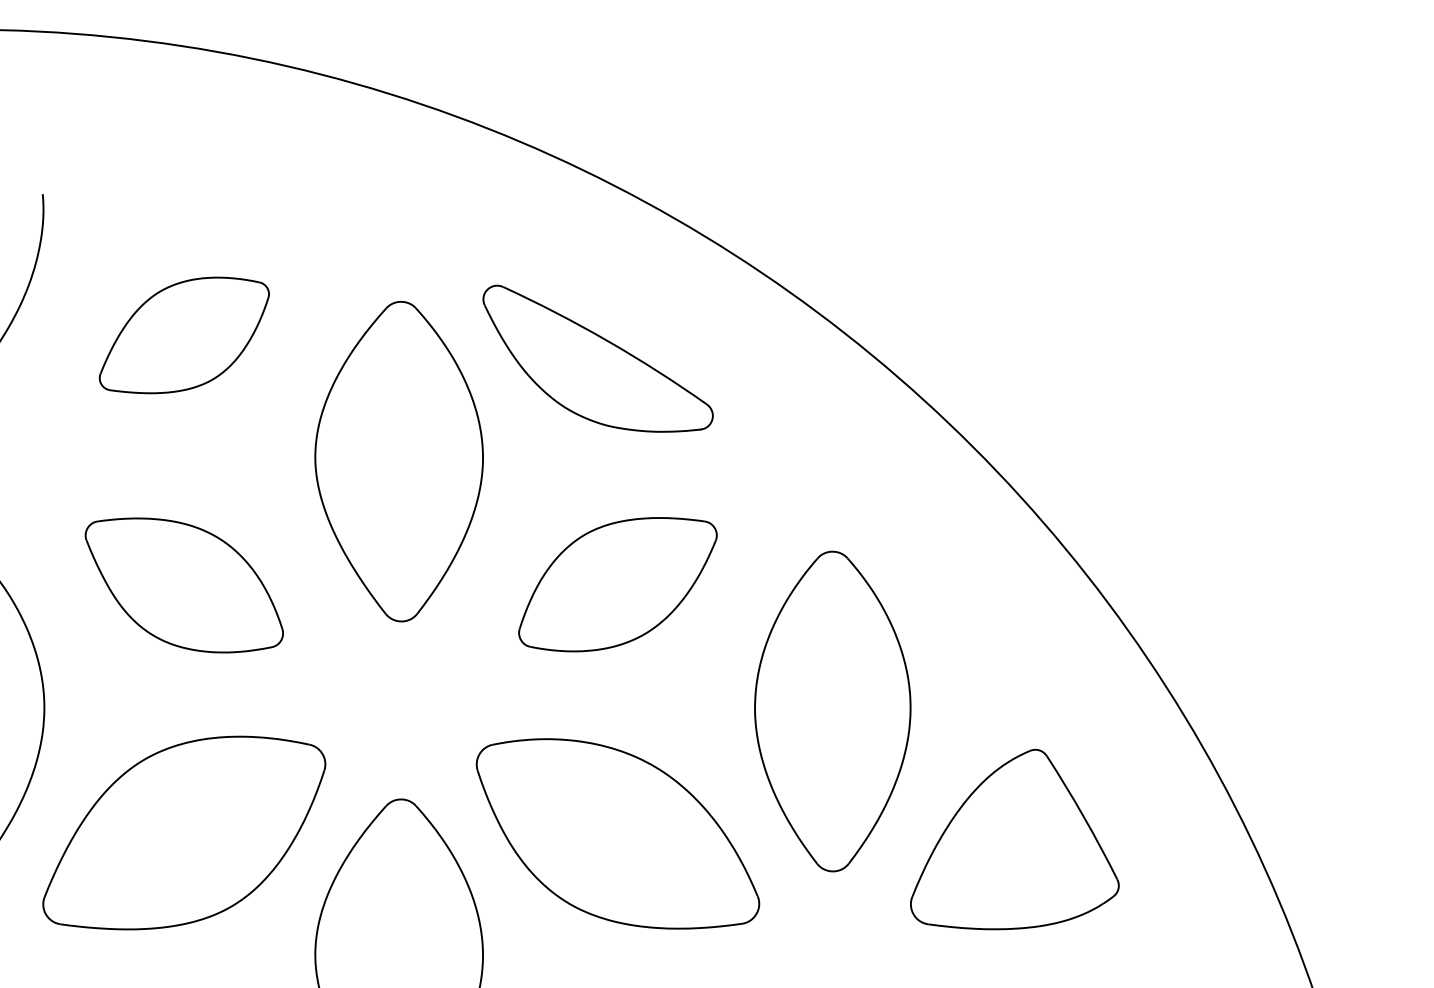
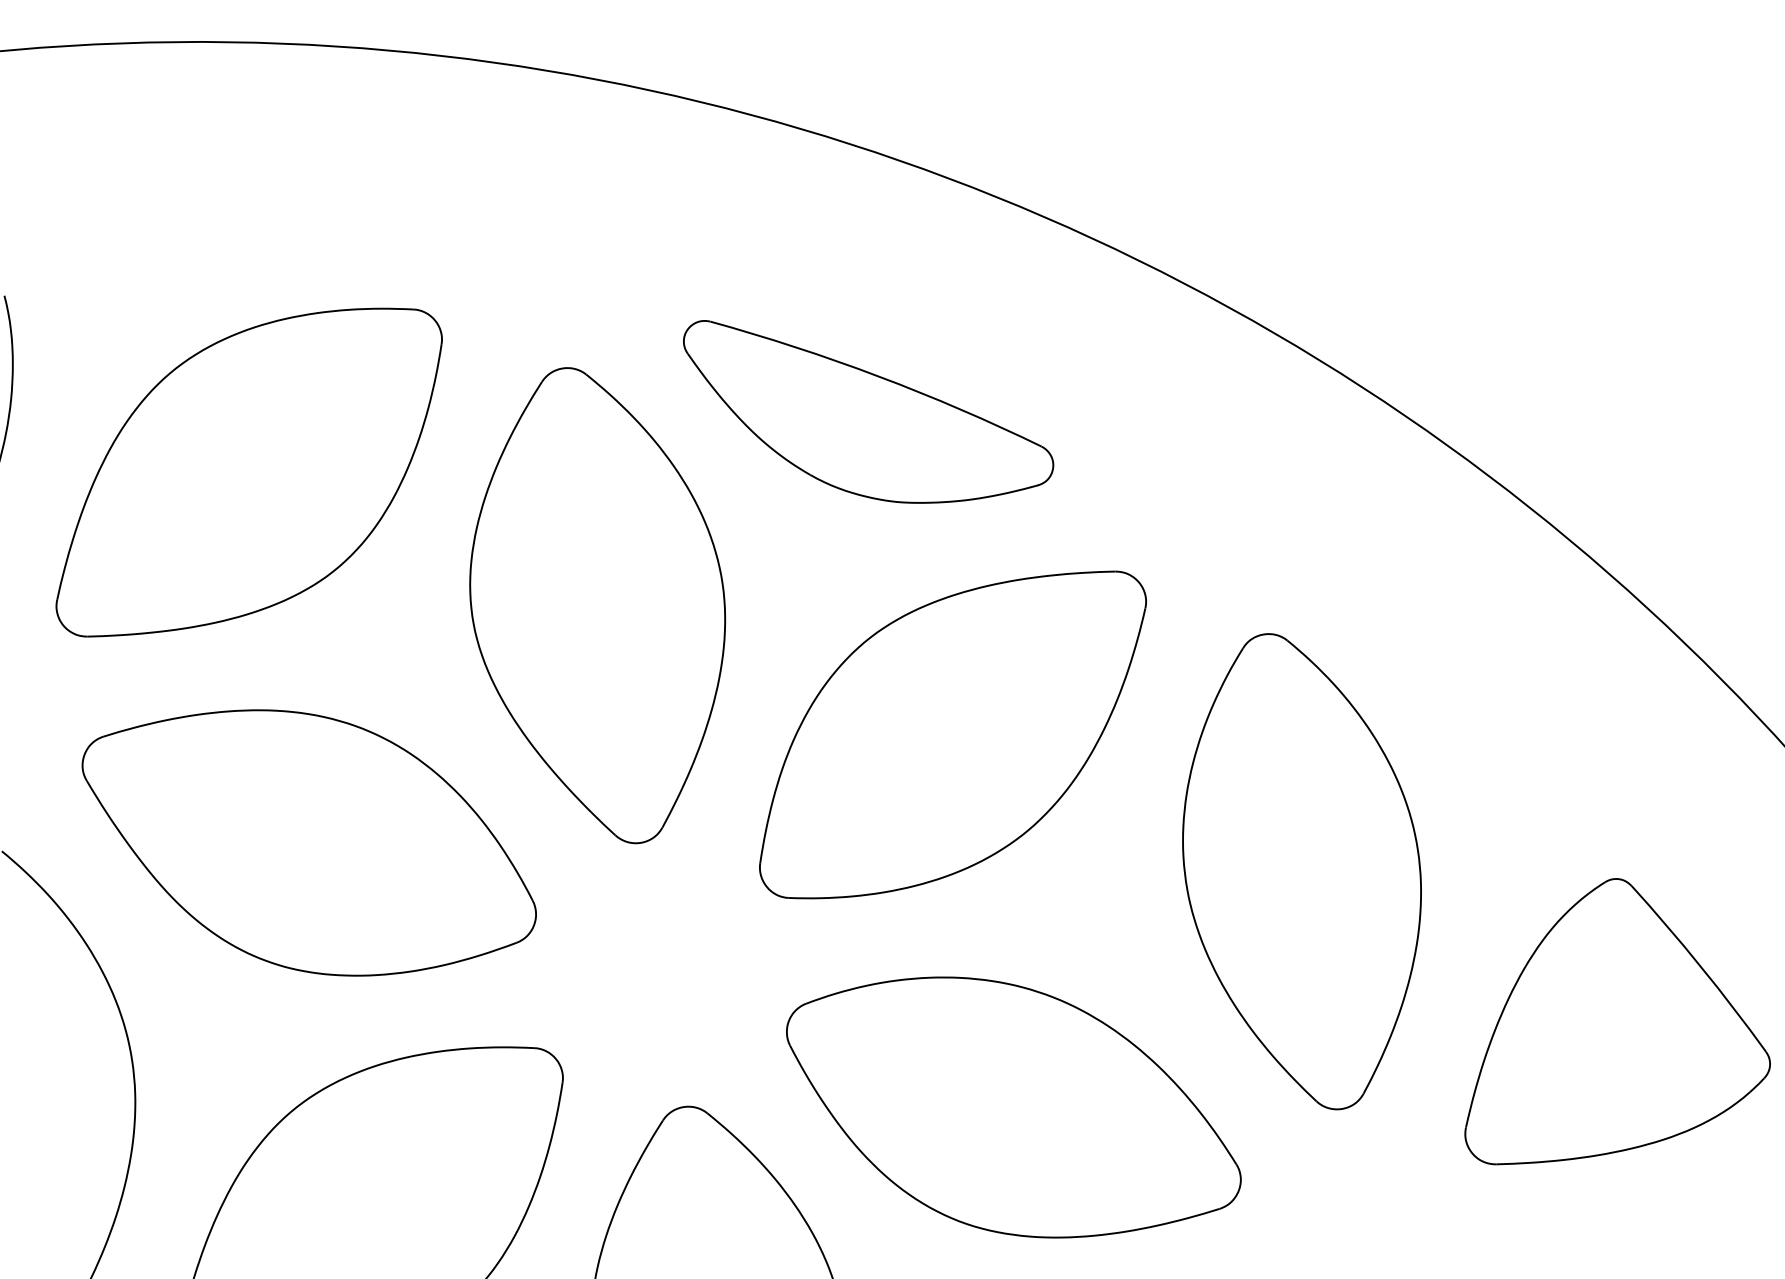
part: (184, 335) -> (249, 471), size x1.67
part: (617, 584) -> (952, 735), size x1.43
part: (184, 585) -> (309, 842), size x1.43

